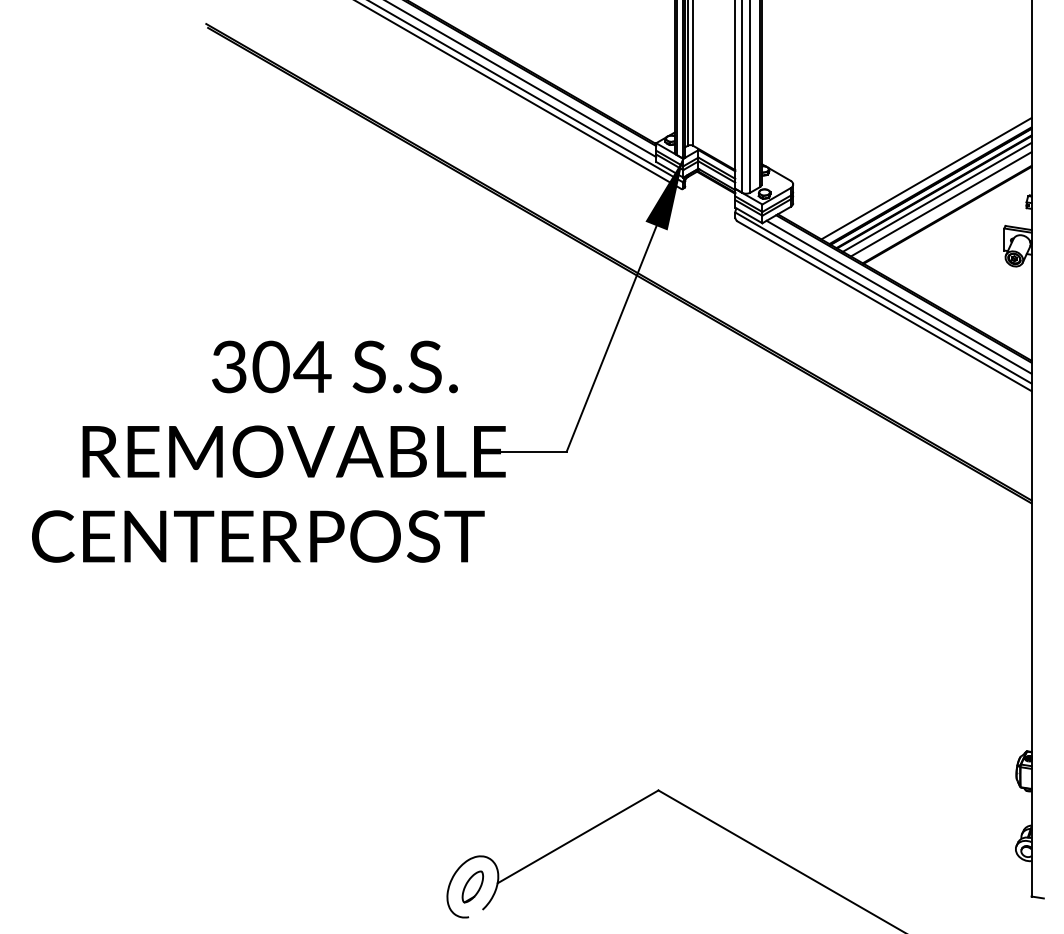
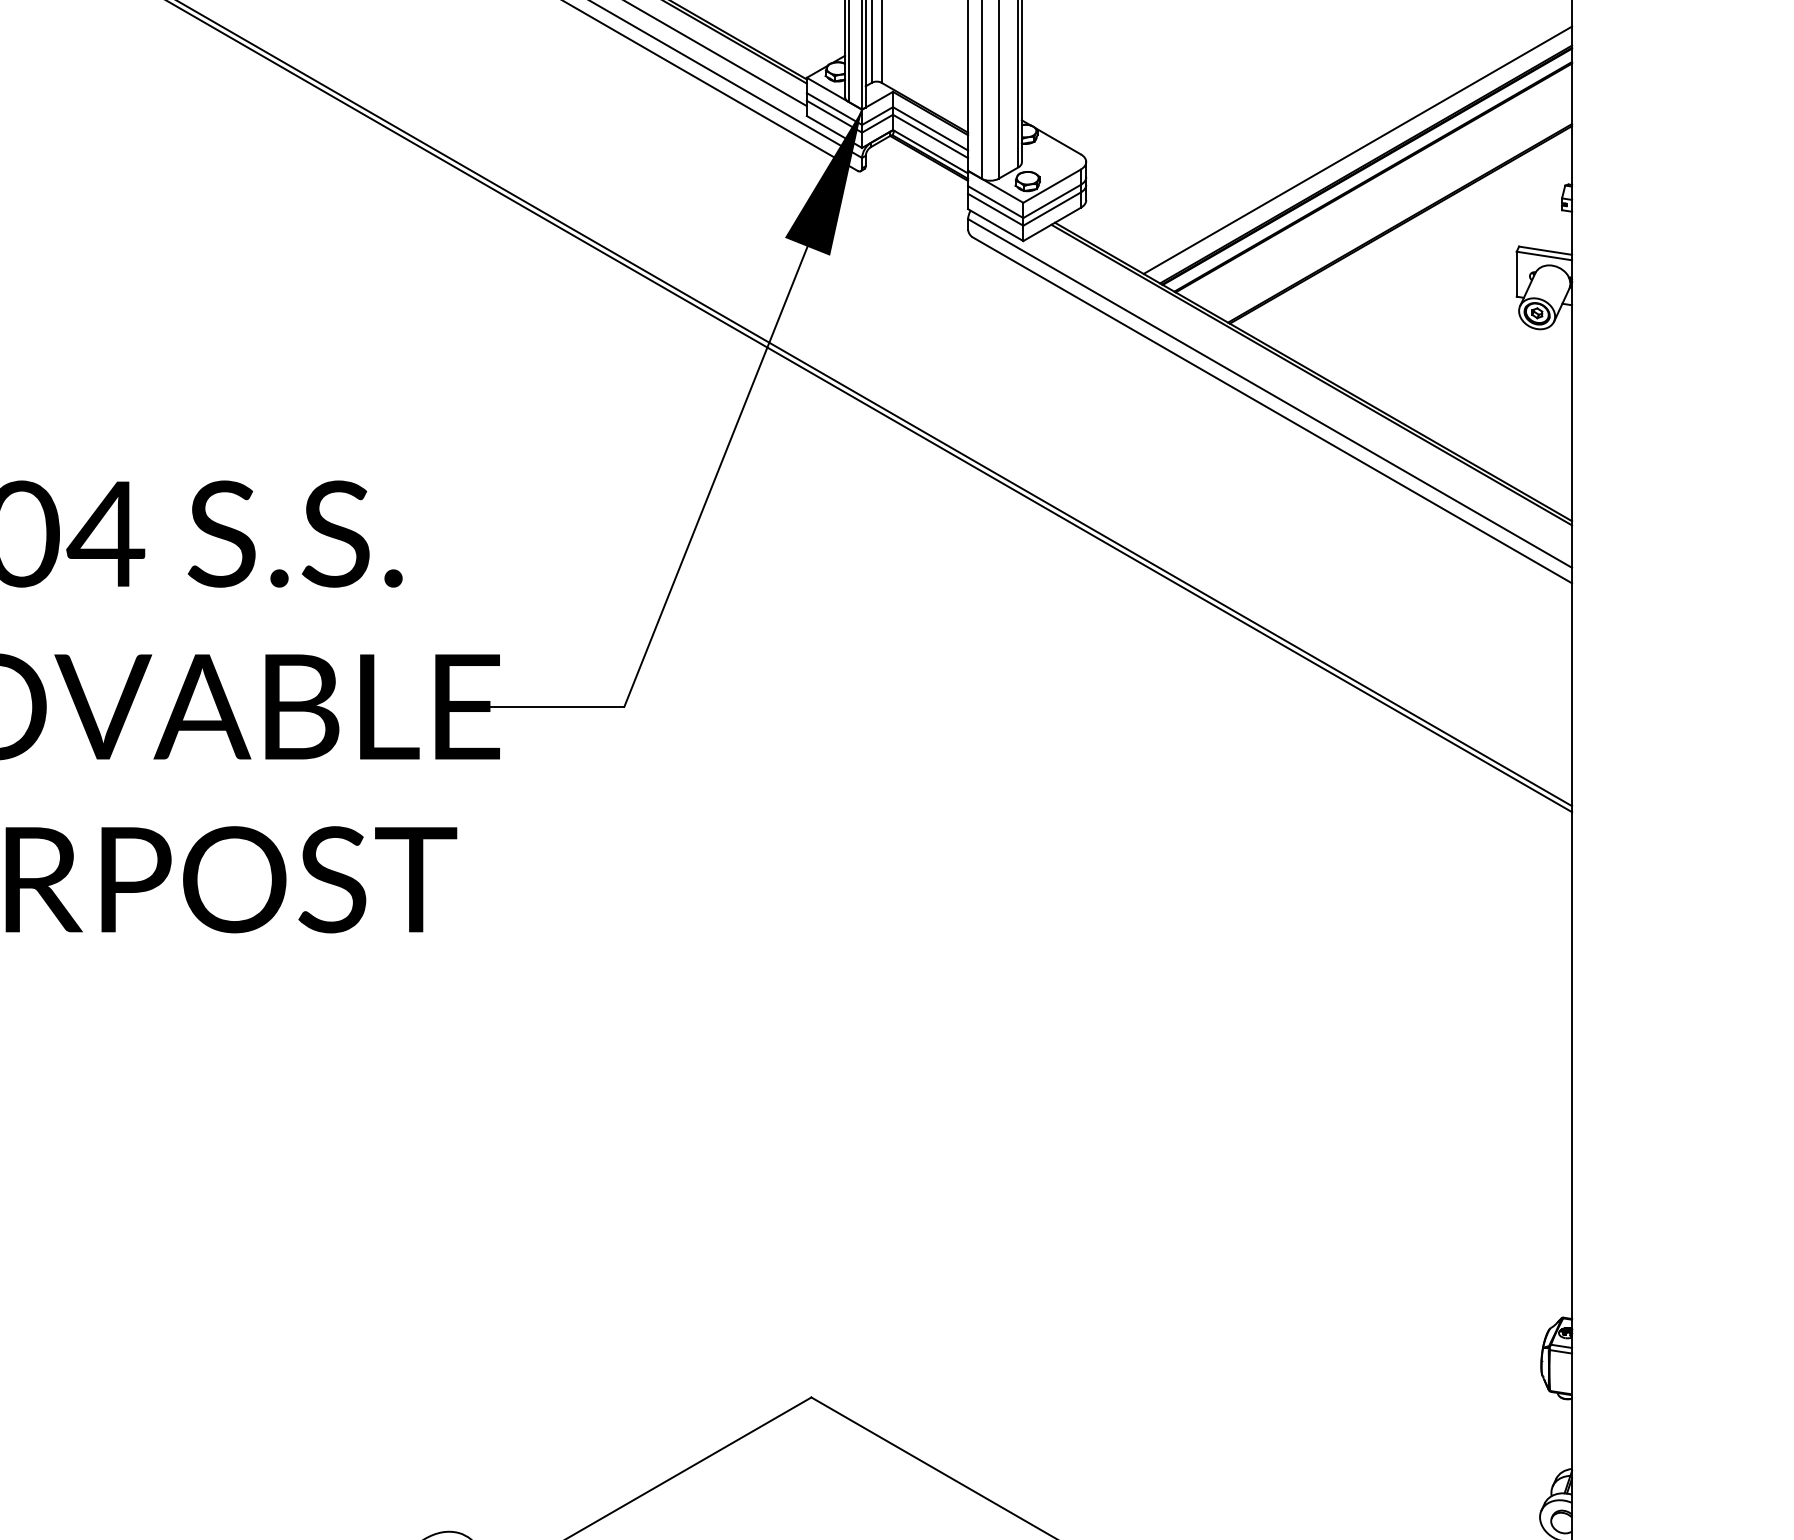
line: (936, 196) -> (1378, 186), removed
line: (940, 204) -> (1386, 202), removed
line: (898, 296) -> (1300, 390), removed

